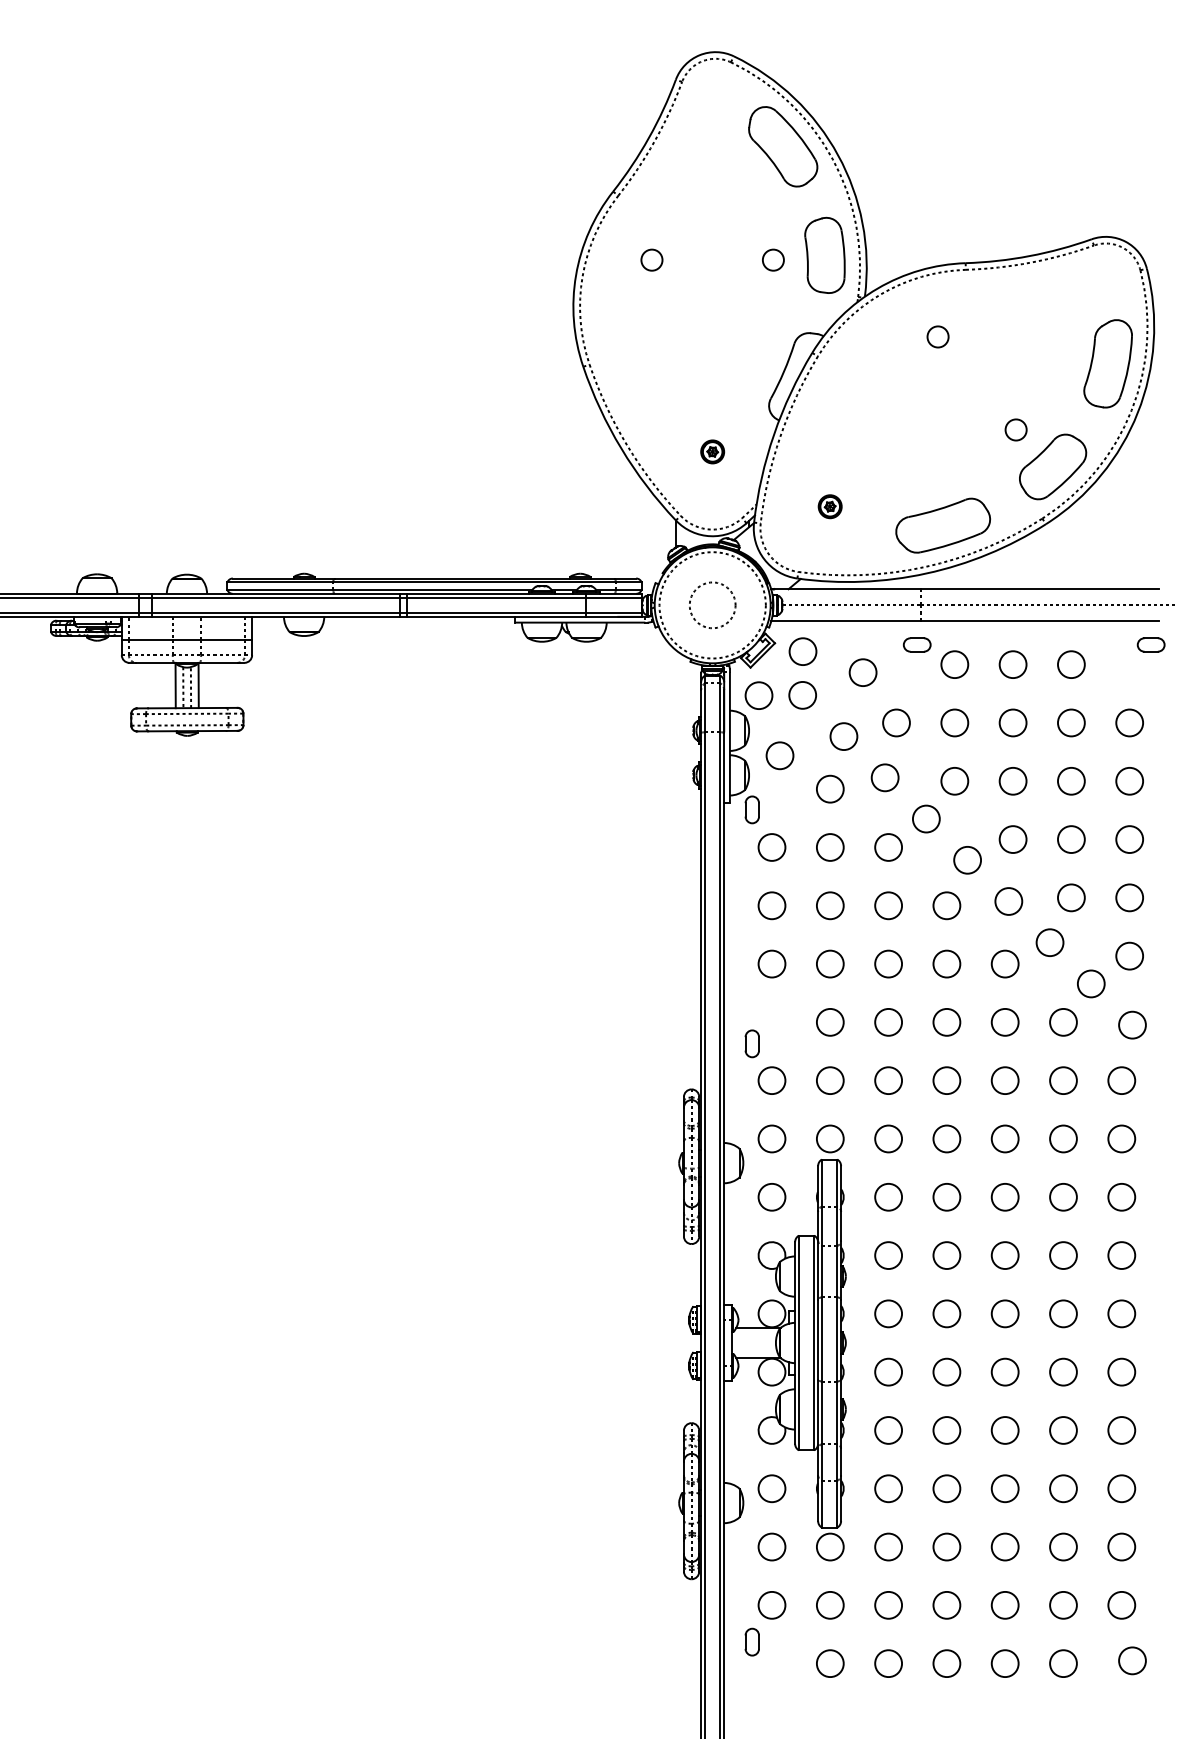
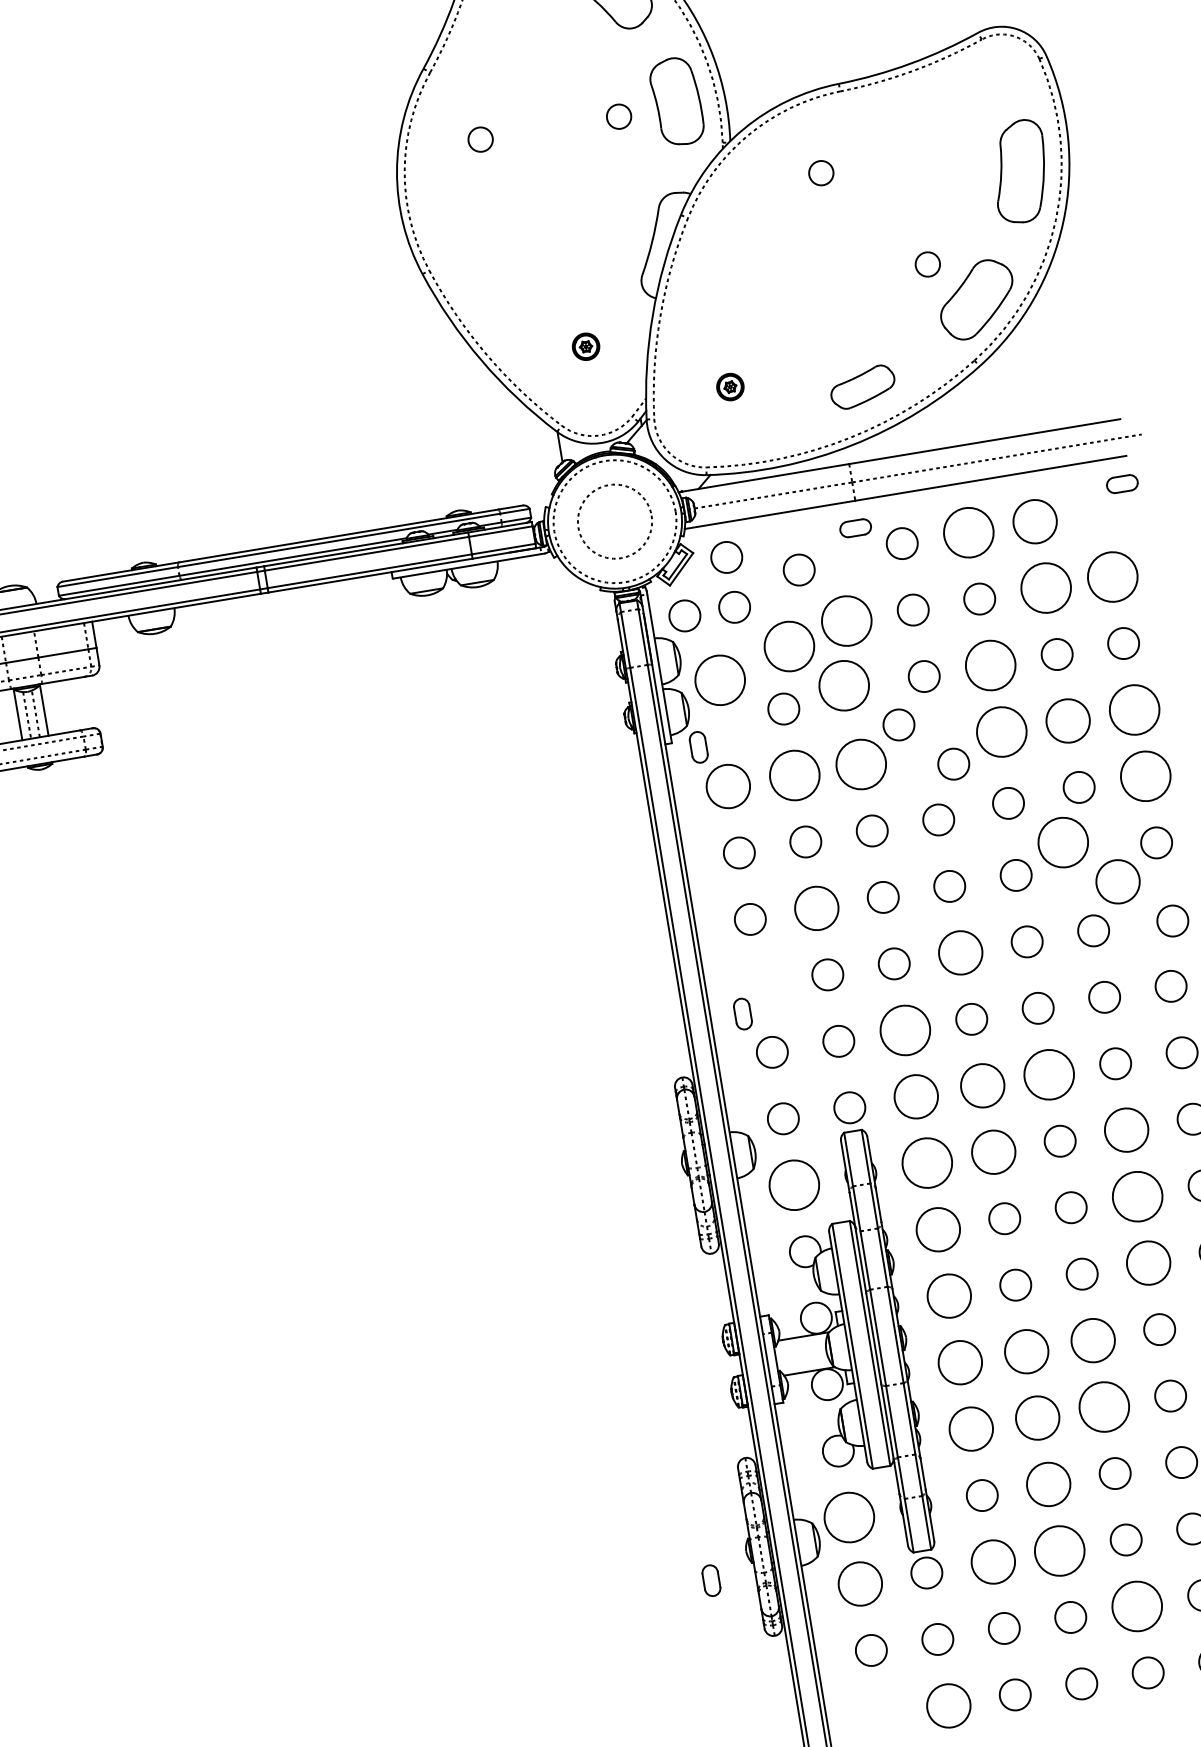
part: (943, 525) -> (863, 387), size x0.6
circle: (712, 605) -> (614, 521), size x1.4
circle: (1012, 664) -> (967, 532), size x1.6
circle: (1071, 664) -> (1035, 521), size x1.4
circle: (896, 722) -> (846, 620), size x1.6
circle: (1070, 722) -> (1045, 587), size x1.6
circle: (1129, 722) -> (1112, 576), size x1.6
circle: (843, 736) -> (788, 646), size x1.6
circle: (779, 755) -> (719, 680), size x1.6
circle: (884, 777) -> (843, 685), size x1.6
circle: (1012, 780) -> (989, 664), size x1.6
circle: (1012, 839) -> (1001, 732), size x1.6
circle: (1070, 839) -> (1067, 721), size x1.4
circle: (1129, 839) -> (1134, 709), size x1.6
circle: (771, 847) -> (727, 786), size x1.4
circle: (829, 847) -> (793, 775), size x1.6
circle: (888, 847) -> (861, 764), size x1.6
circle: (1129, 897) -> (1145, 776), size x1.6
circle: (1049, 942) -> (1062, 842), size x1.6
circle: (829, 963) -> (815, 907), size x1.4
circle: (1090, 983) -> (1117, 881), size x1.4
circle: (946, 1021) -> (960, 951), size x1.4
circle: (888, 1080) -> (905, 1030), size x1.6
circle: (888, 1138) -> (916, 1096), size x1.4
circle: (946, 1138) -> (982, 1085), size x1.4
circle: (1004, 1138) -> (1048, 1074), size x1.6
circle: (771, 1196) -> (793, 1184), size x1.6
circle: (946, 1196) -> (993, 1151), size x1.4
circle: (888, 1197) -> (927, 1163), size x1.6
circle: (1063, 1197) -> (1126, 1130), size x1.4
circle: (888, 1255) -> (938, 1229), size x1.4
circle: (1063, 1255) -> (1137, 1196), size x1.6
circle: (888, 1313) -> (949, 1295), size x1.4
circle: (1063, 1313) -> (1148, 1262), size x1.4
circle: (888, 1371) -> (960, 1361), size x1.4
circle: (946, 1371) -> (1026, 1350), size x1.4
circle: (1004, 1371) -> (1092, 1340), size x1.4
circle: (888, 1430) -> (971, 1429), size x1.4
circle: (946, 1430) -> (1037, 1418), size x1.4
circle: (1004, 1430) -> (1103, 1407), size x1.6
circle: (771, 1488) -> (848, 1517), size x1.6
circle: (946, 1488) -> (1048, 1484), size x1.4
circle: (771, 1546) -> (859, 1583), size x1.4
circle: (888, 1546) -> (993, 1561), size x1.4
circle: (946, 1546) -> (1059, 1550), size x1.6
circle: (1004, 1604) -> (1136, 1605), size x1.6
part: (751, 1641) -> (710, 1580), moved
circle: (829, 1663) -> (947, 1705), size x1.4

